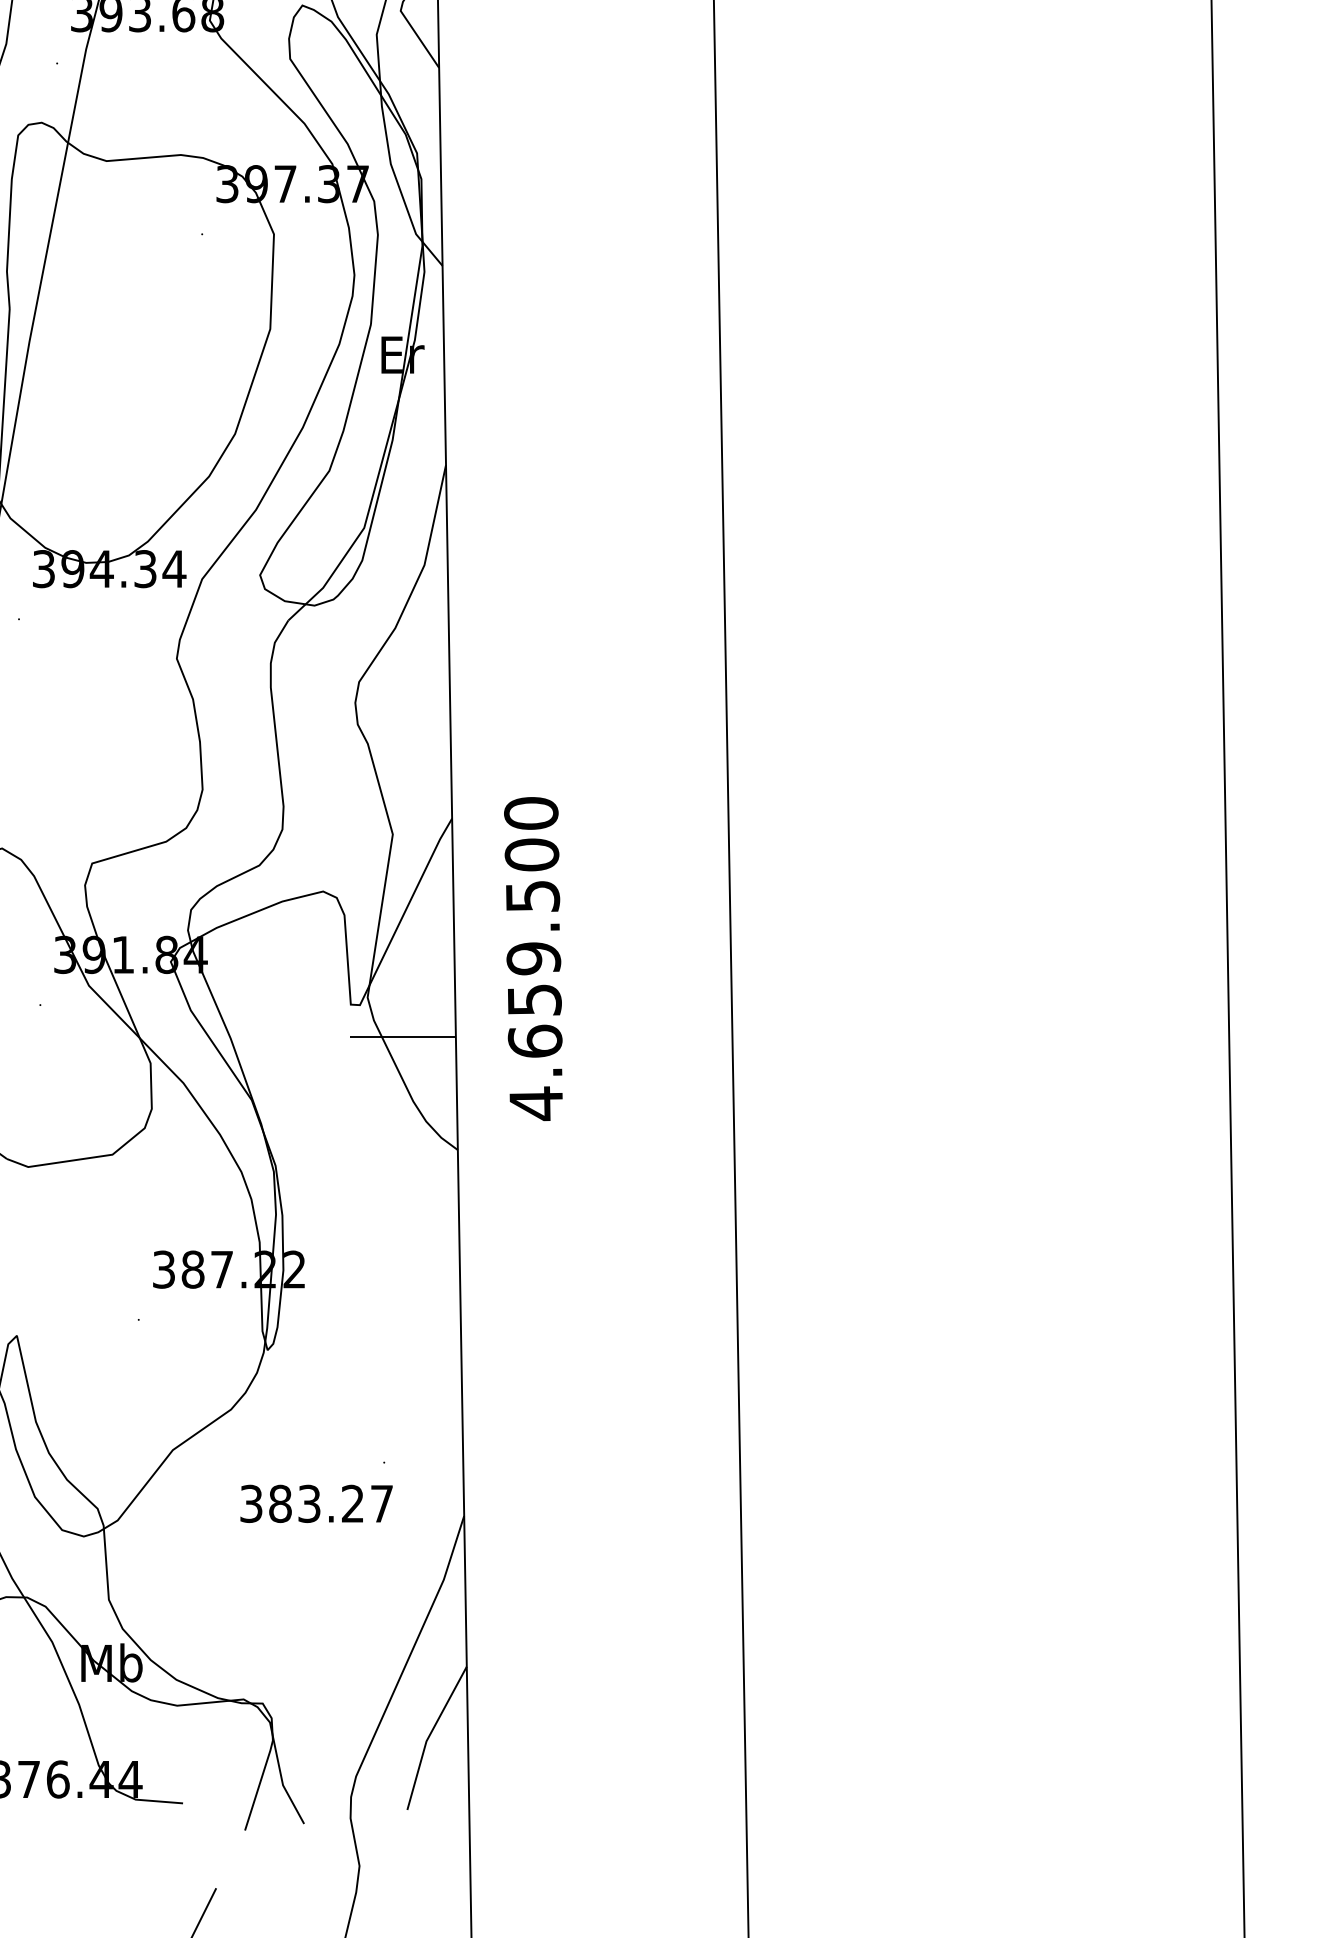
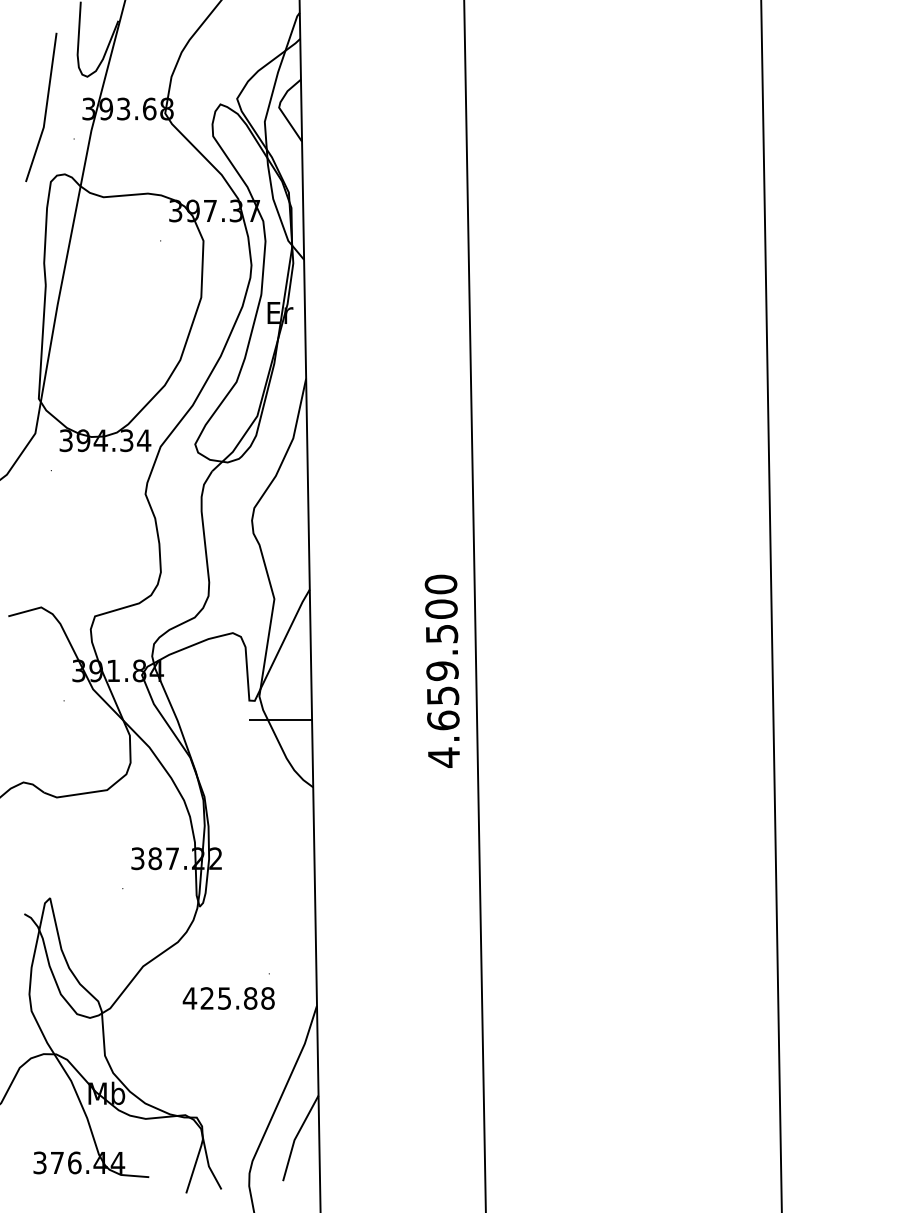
text: (532, 957) -> (441, 670), moved
text: (315, 1503) -> (228, 998), 383.27 -> 425.88

